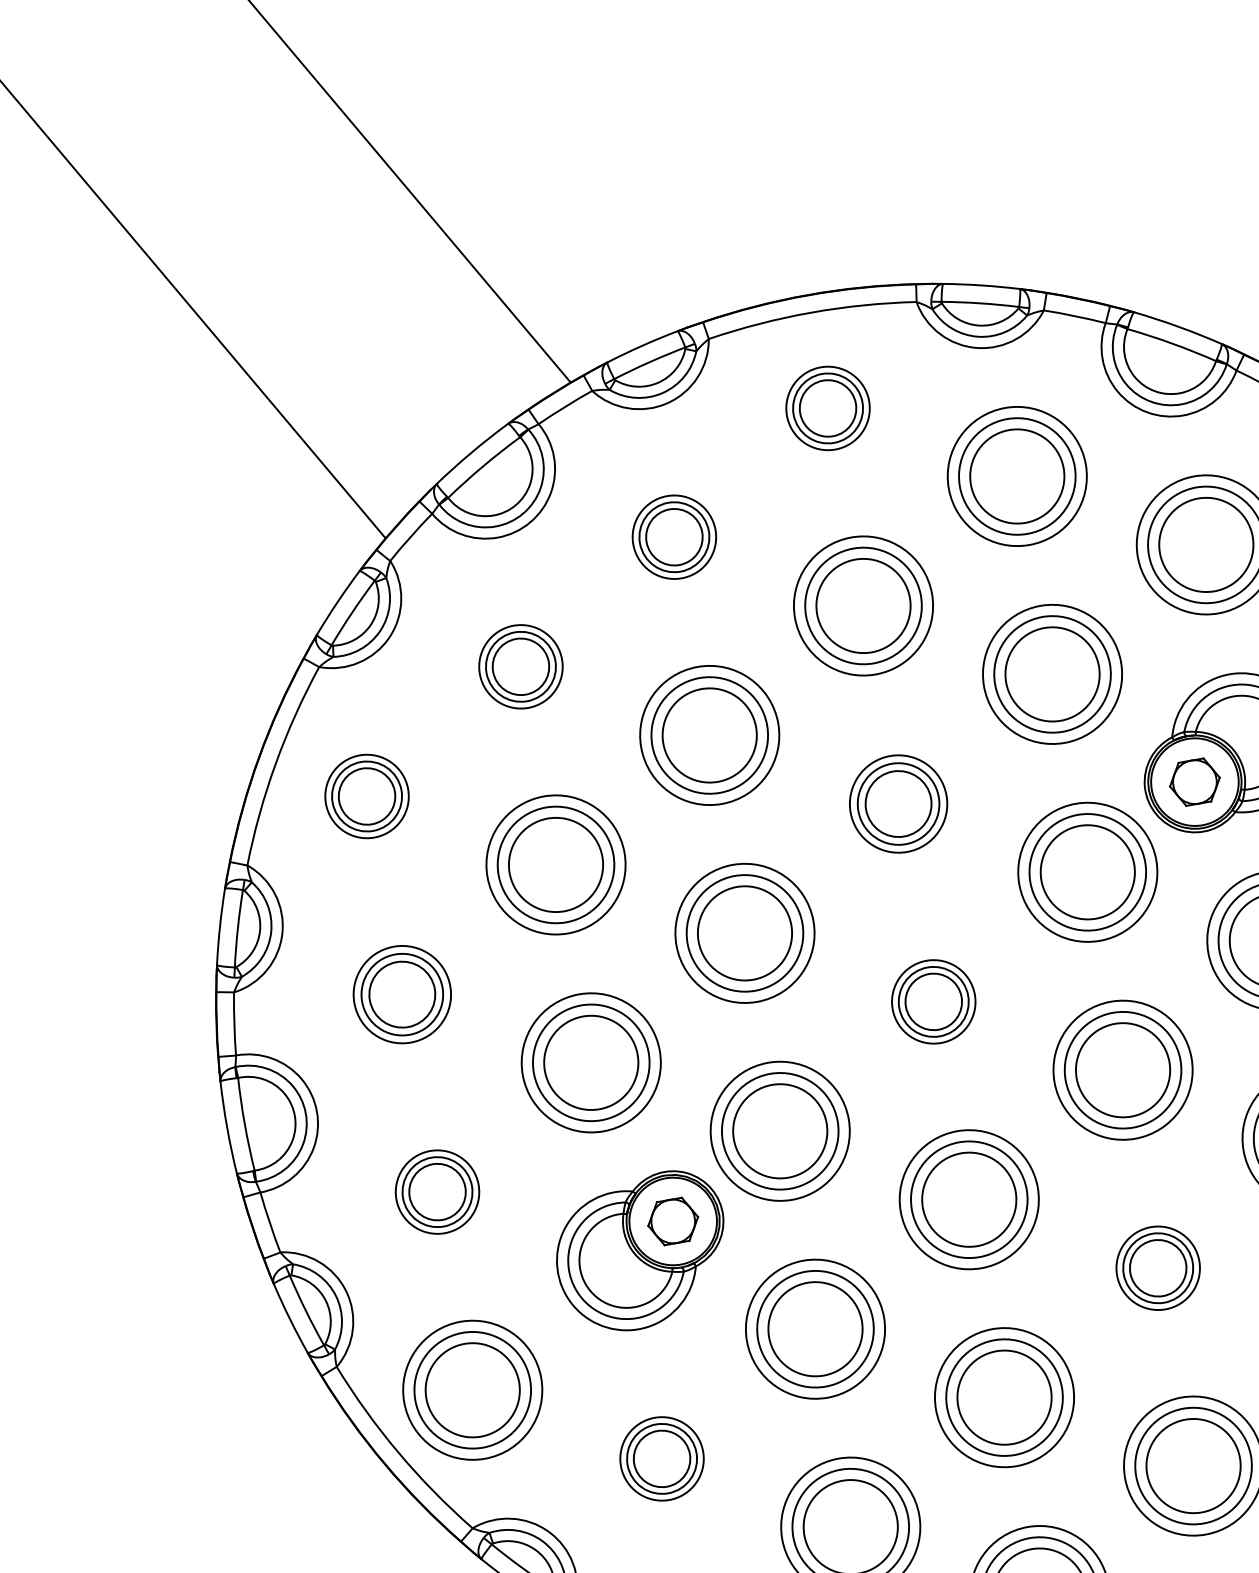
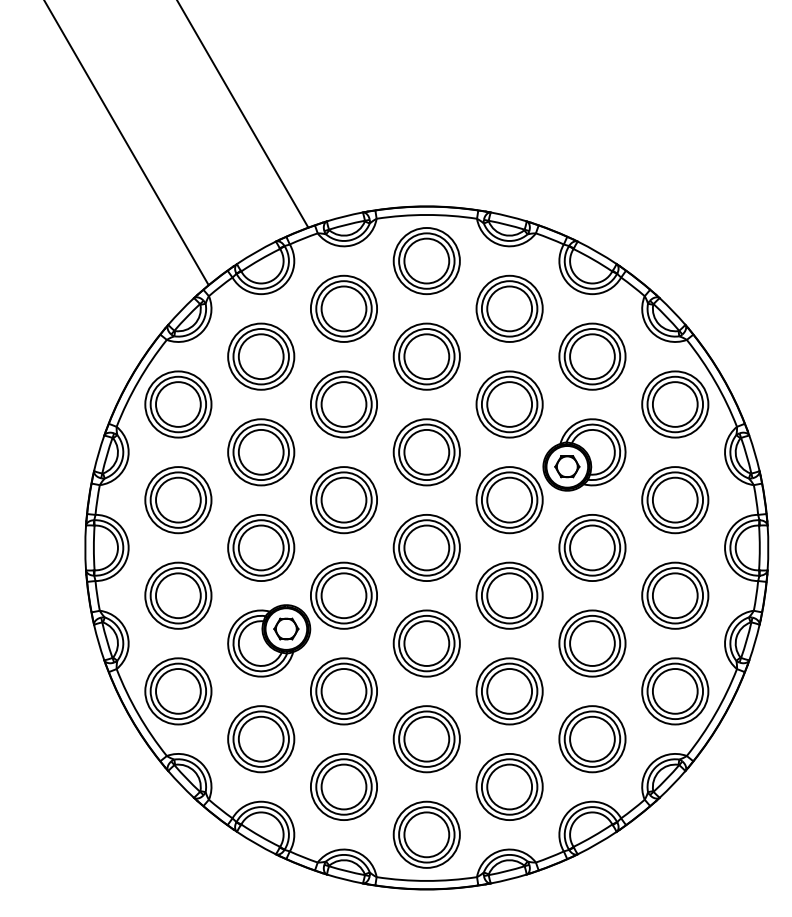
part: (827, 409) -> (426, 261), size x1.67
part: (673, 536) -> (343, 308), size x1.67
part: (521, 666) -> (261, 356), size x1.67
part: (367, 796) -> (178, 404), size x1.67
part: (898, 804) -> (426, 452), size x1.43
part: (402, 995) -> (178, 500), size x1.43
part: (933, 1000) -> (426, 547), size x1.67
part: (437, 1191) -> (178, 595), size x1.67
part: (1158, 1268) -> (509, 691), size x1.67
part: (662, 1459) -> (261, 739), size x1.67

